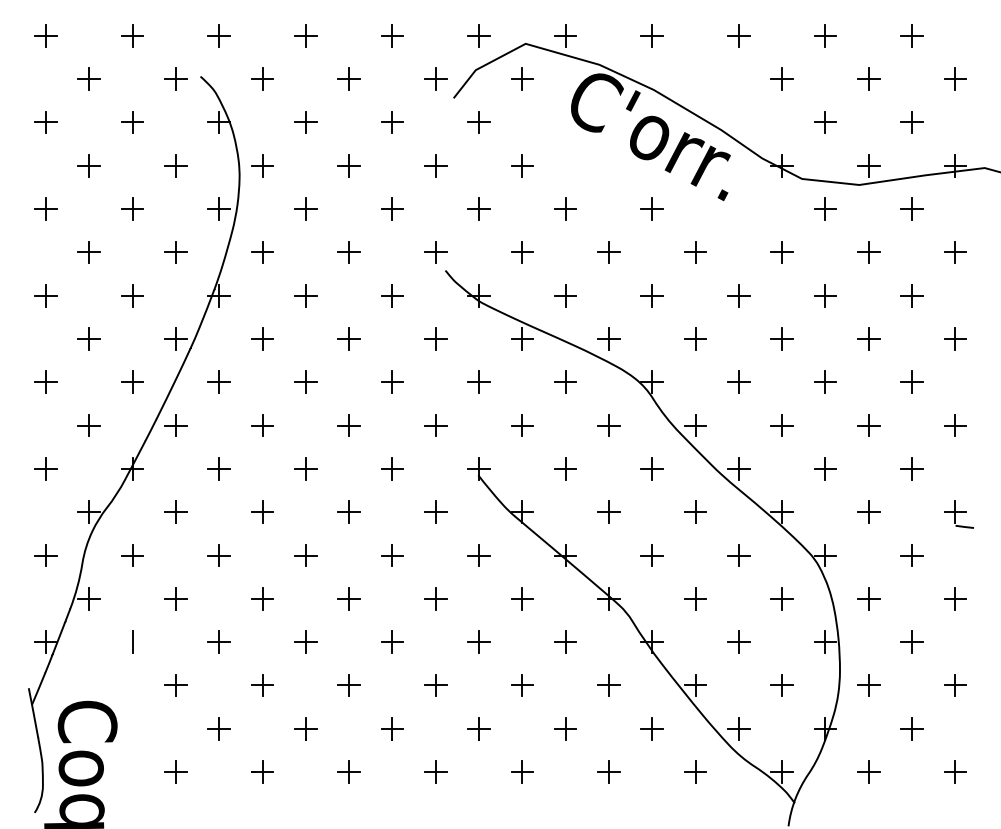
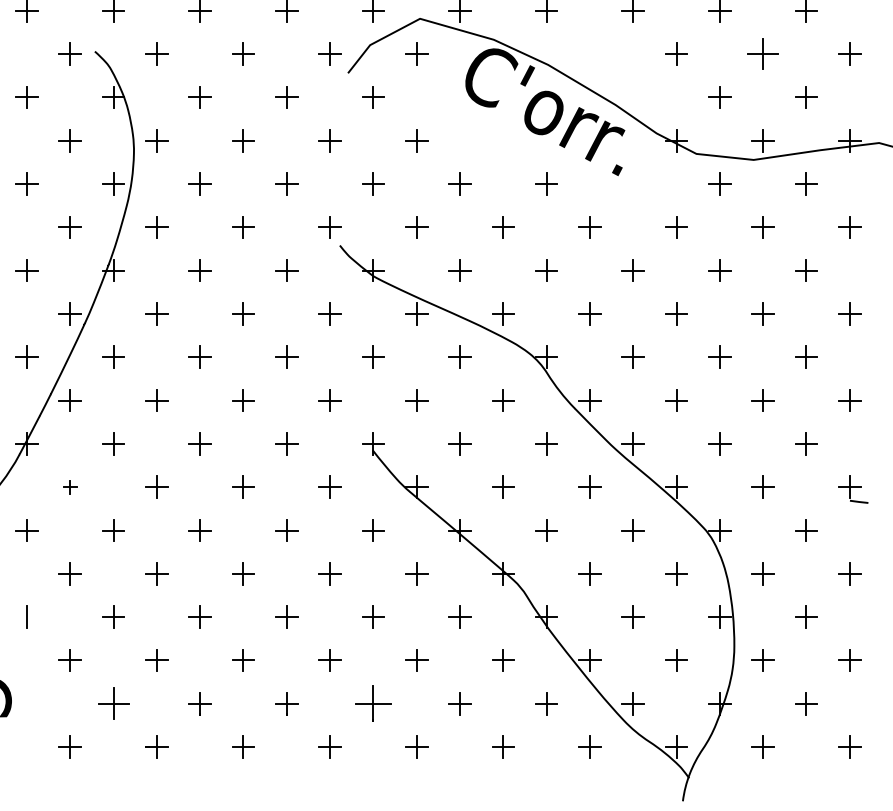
part: (868, 78) -> (762, 53), size x1.4
part: (175, 511) -> (69, 486), size x0.6
part: (218, 728) -> (112, 703), size x1.4
part: (478, 728) -> (372, 703), size x1.6

